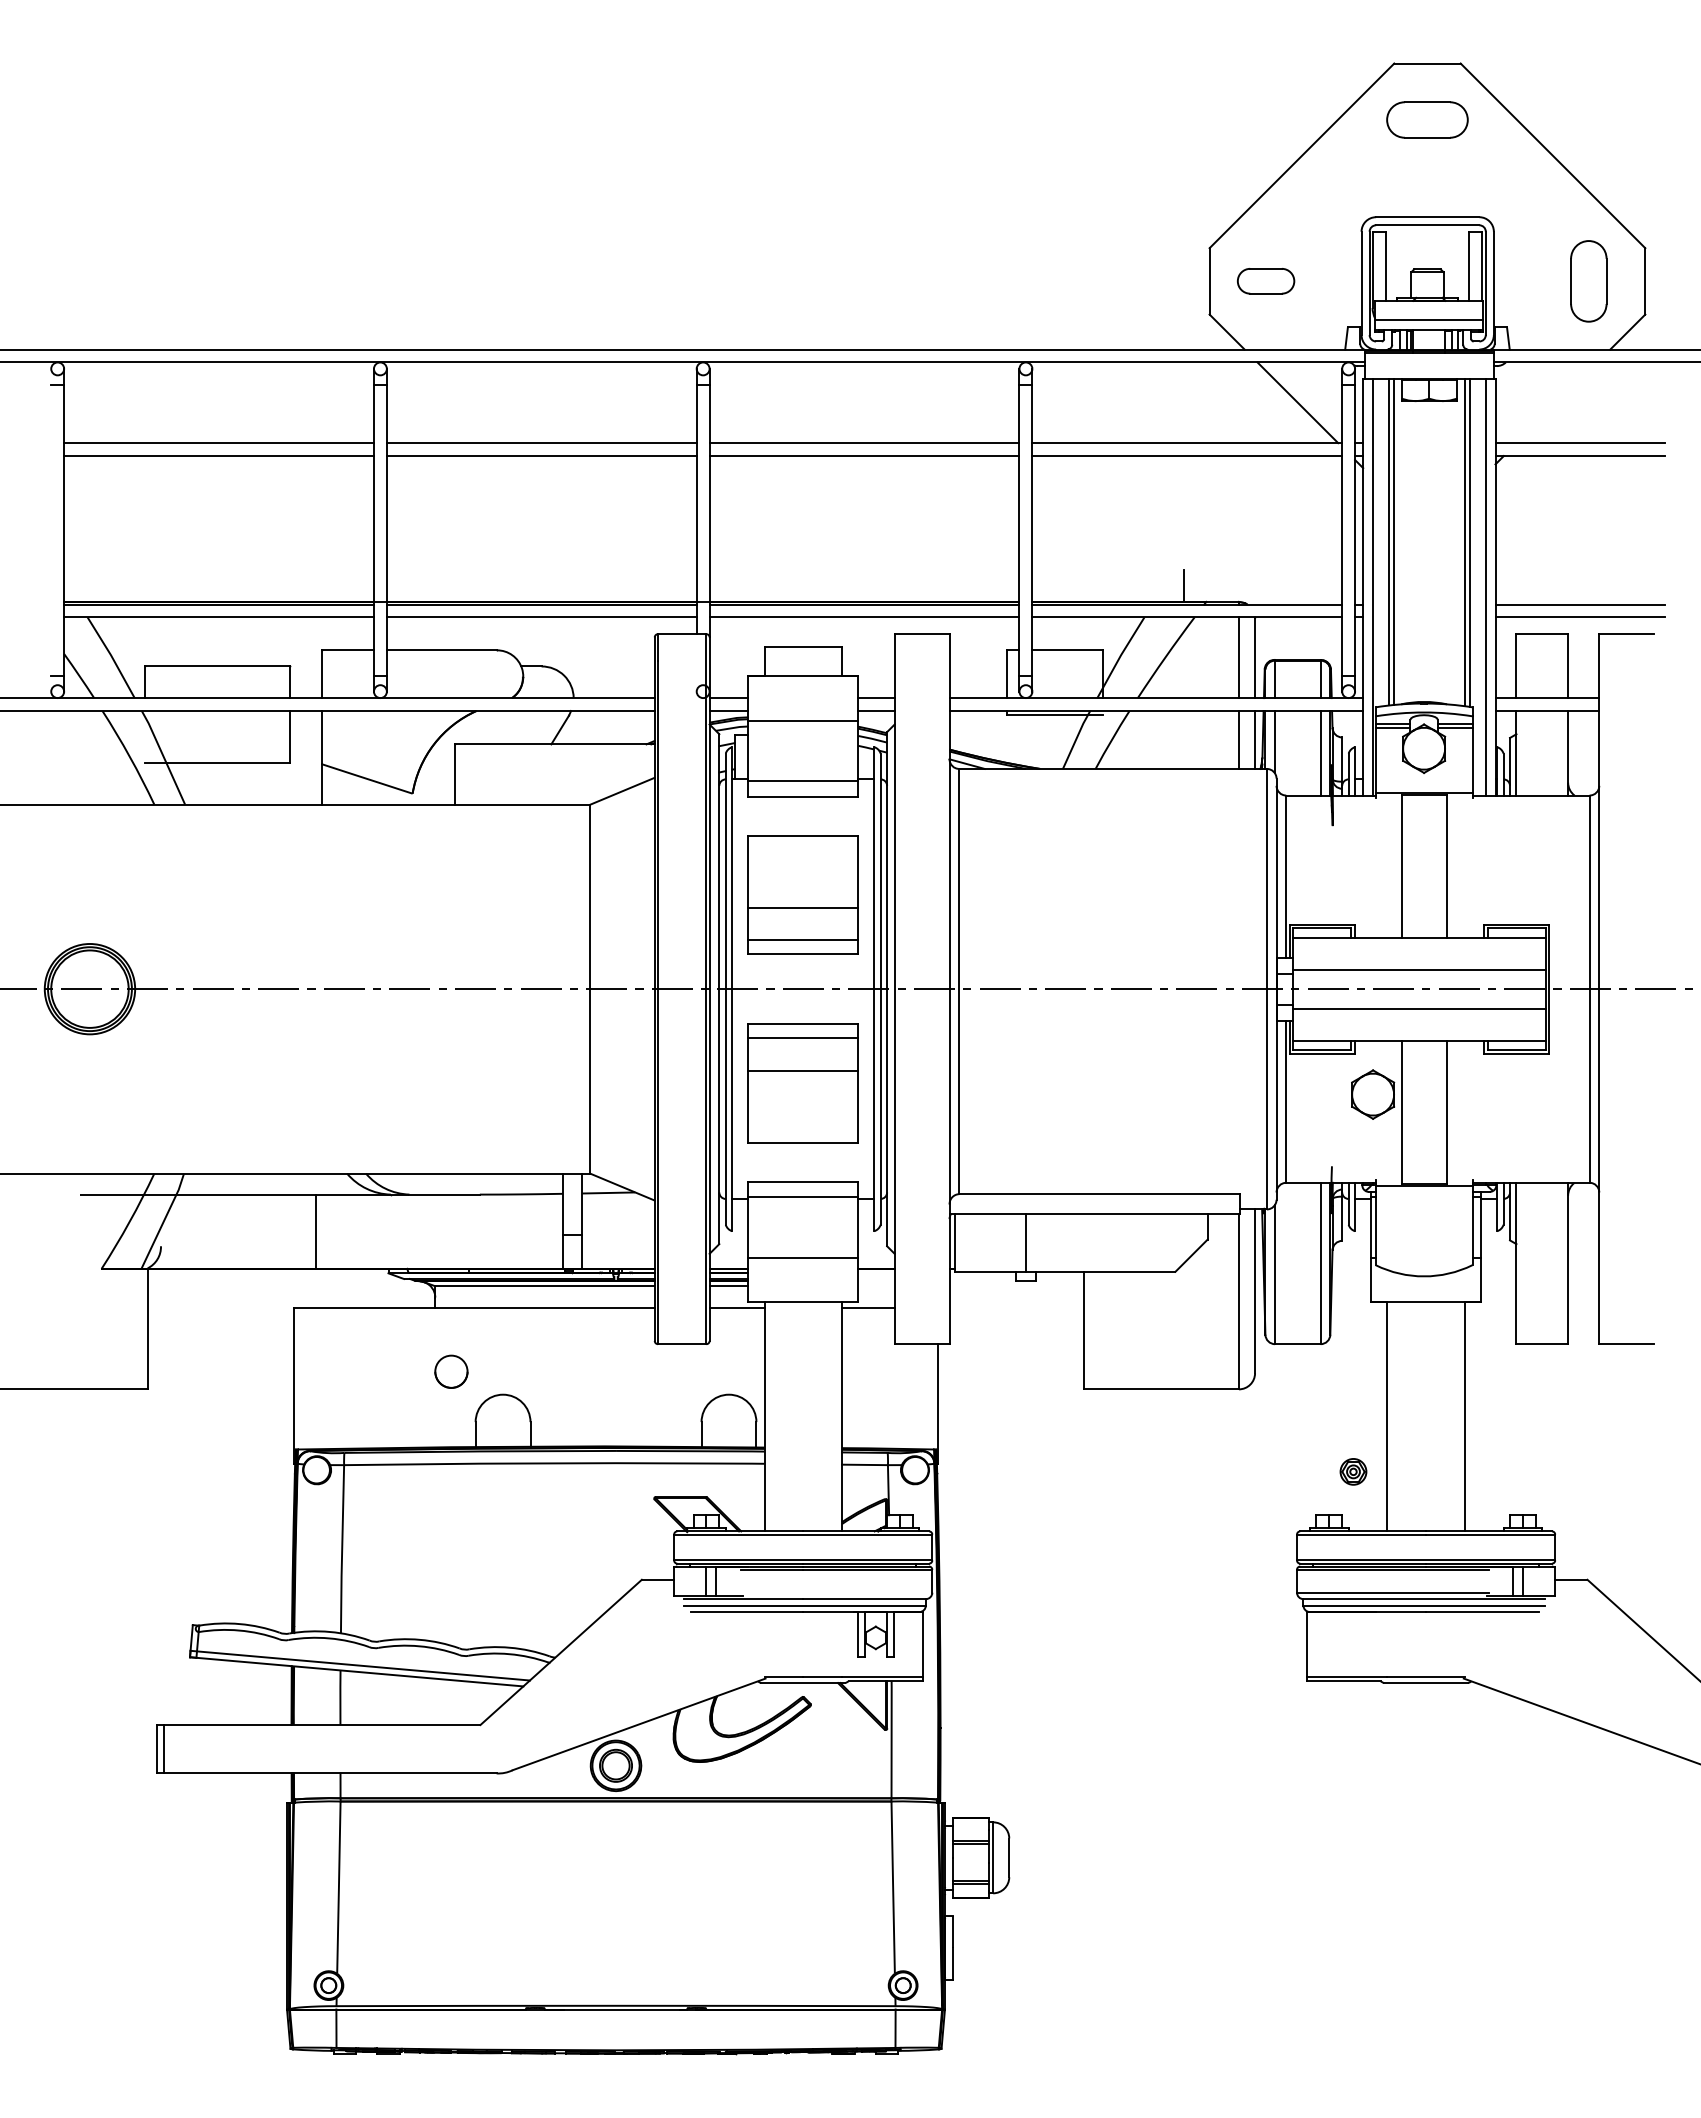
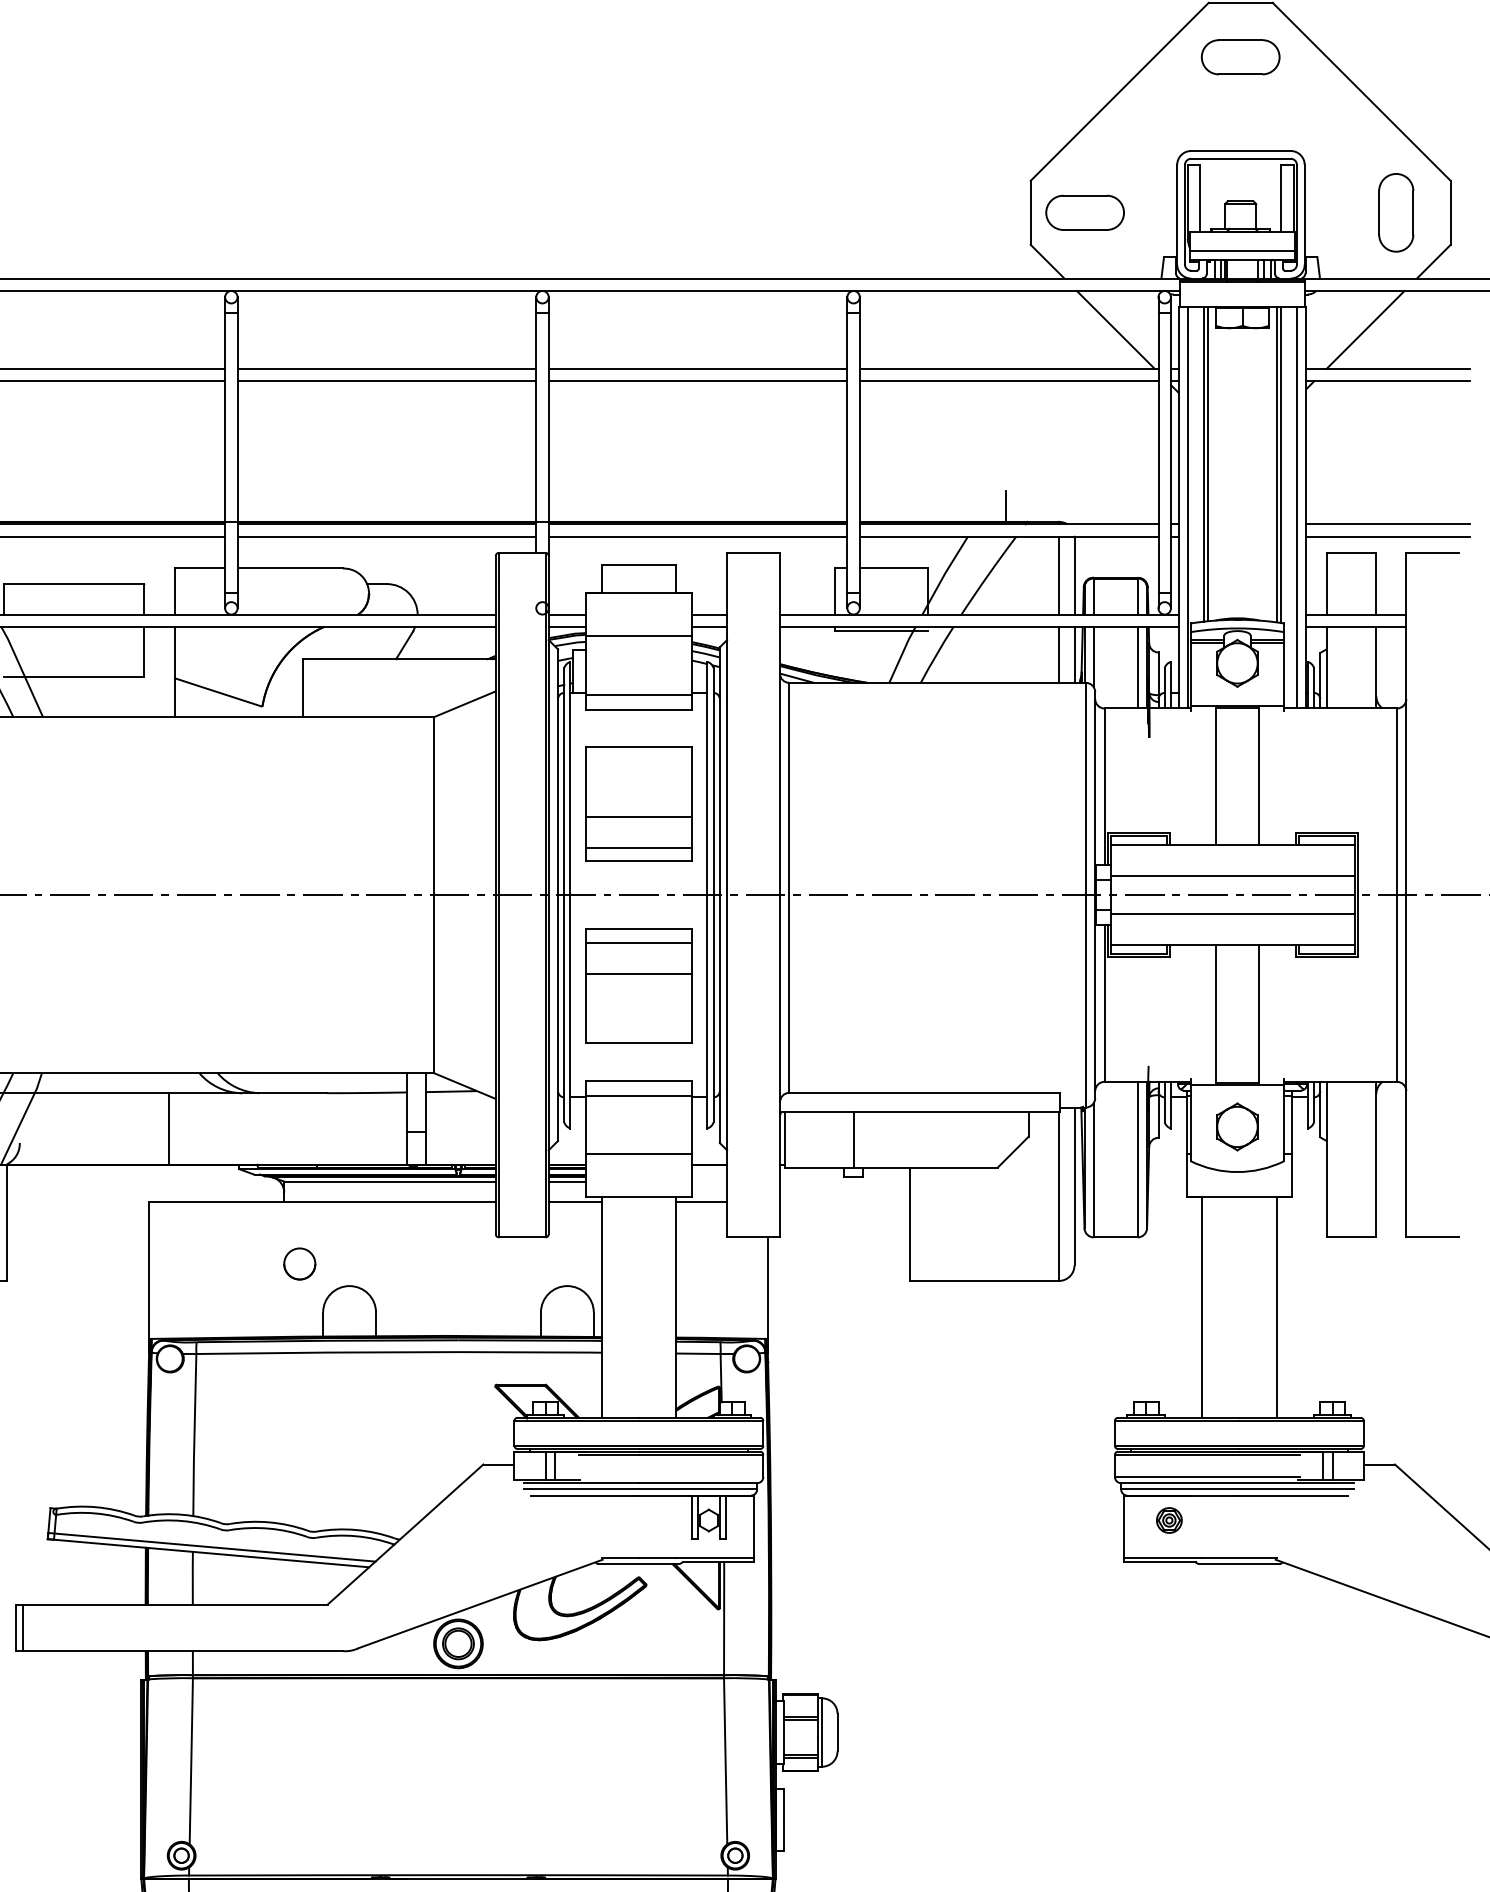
part: (1265, 280) -> (1084, 212), size x1.43
line: (1556, 402) -> (1365, 329), added
part: (1373, 1094) -> (1237, 1126), moved
part: (1353, 1471) -> (1169, 1520), moved

